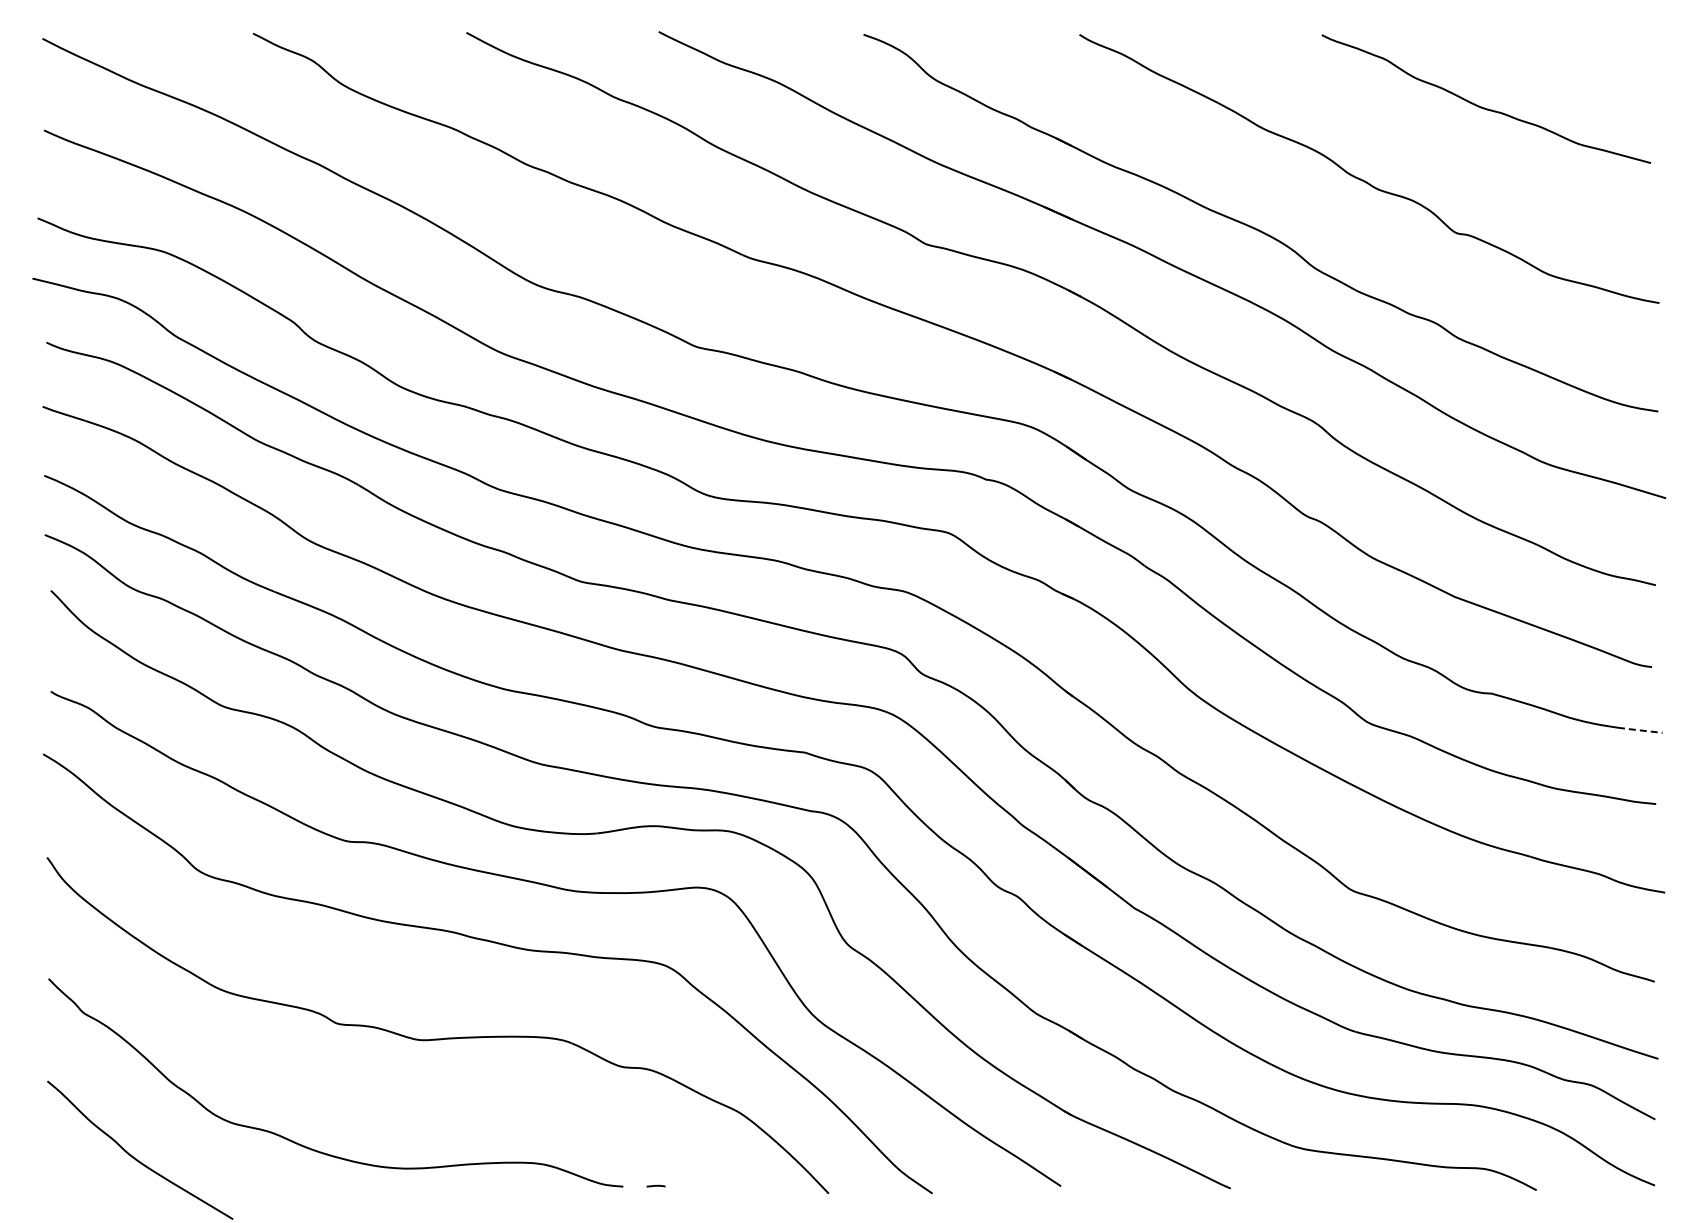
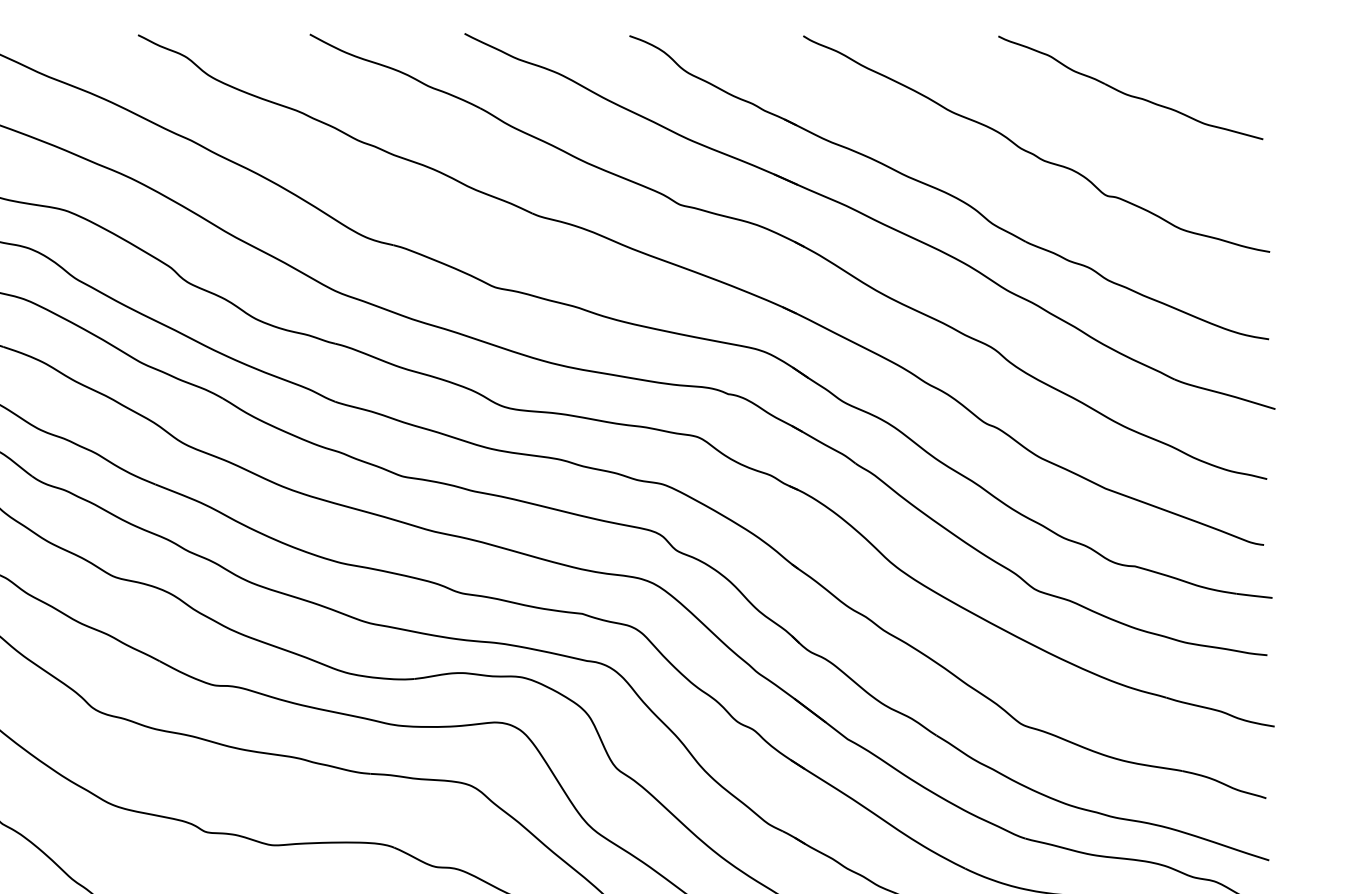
line: (1639, 730) -> (1254, 596), dashed -> solid

